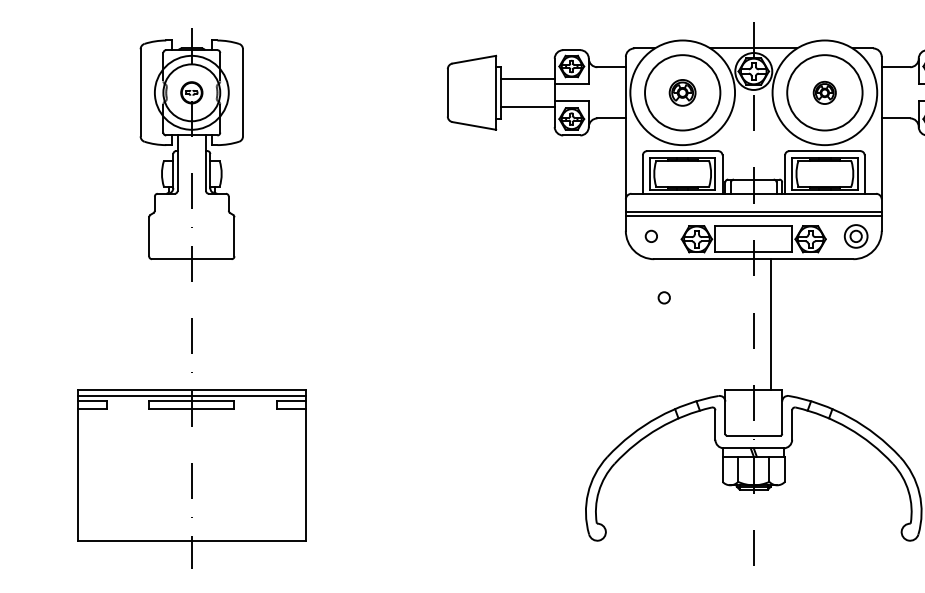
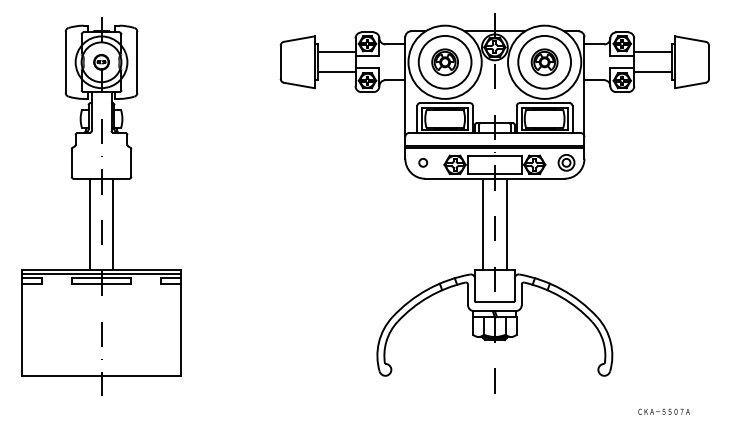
part: (681, 93) -> (444, 62), size x1.43
part: (824, 93) -> (544, 62), size x1.67
circle: (664, 297) -> (432, 205), removed
line: (174, 324) -> (89, 224), added
line: (208, 324) -> (113, 224), added
line: (736, 324) -> (482, 224), added

